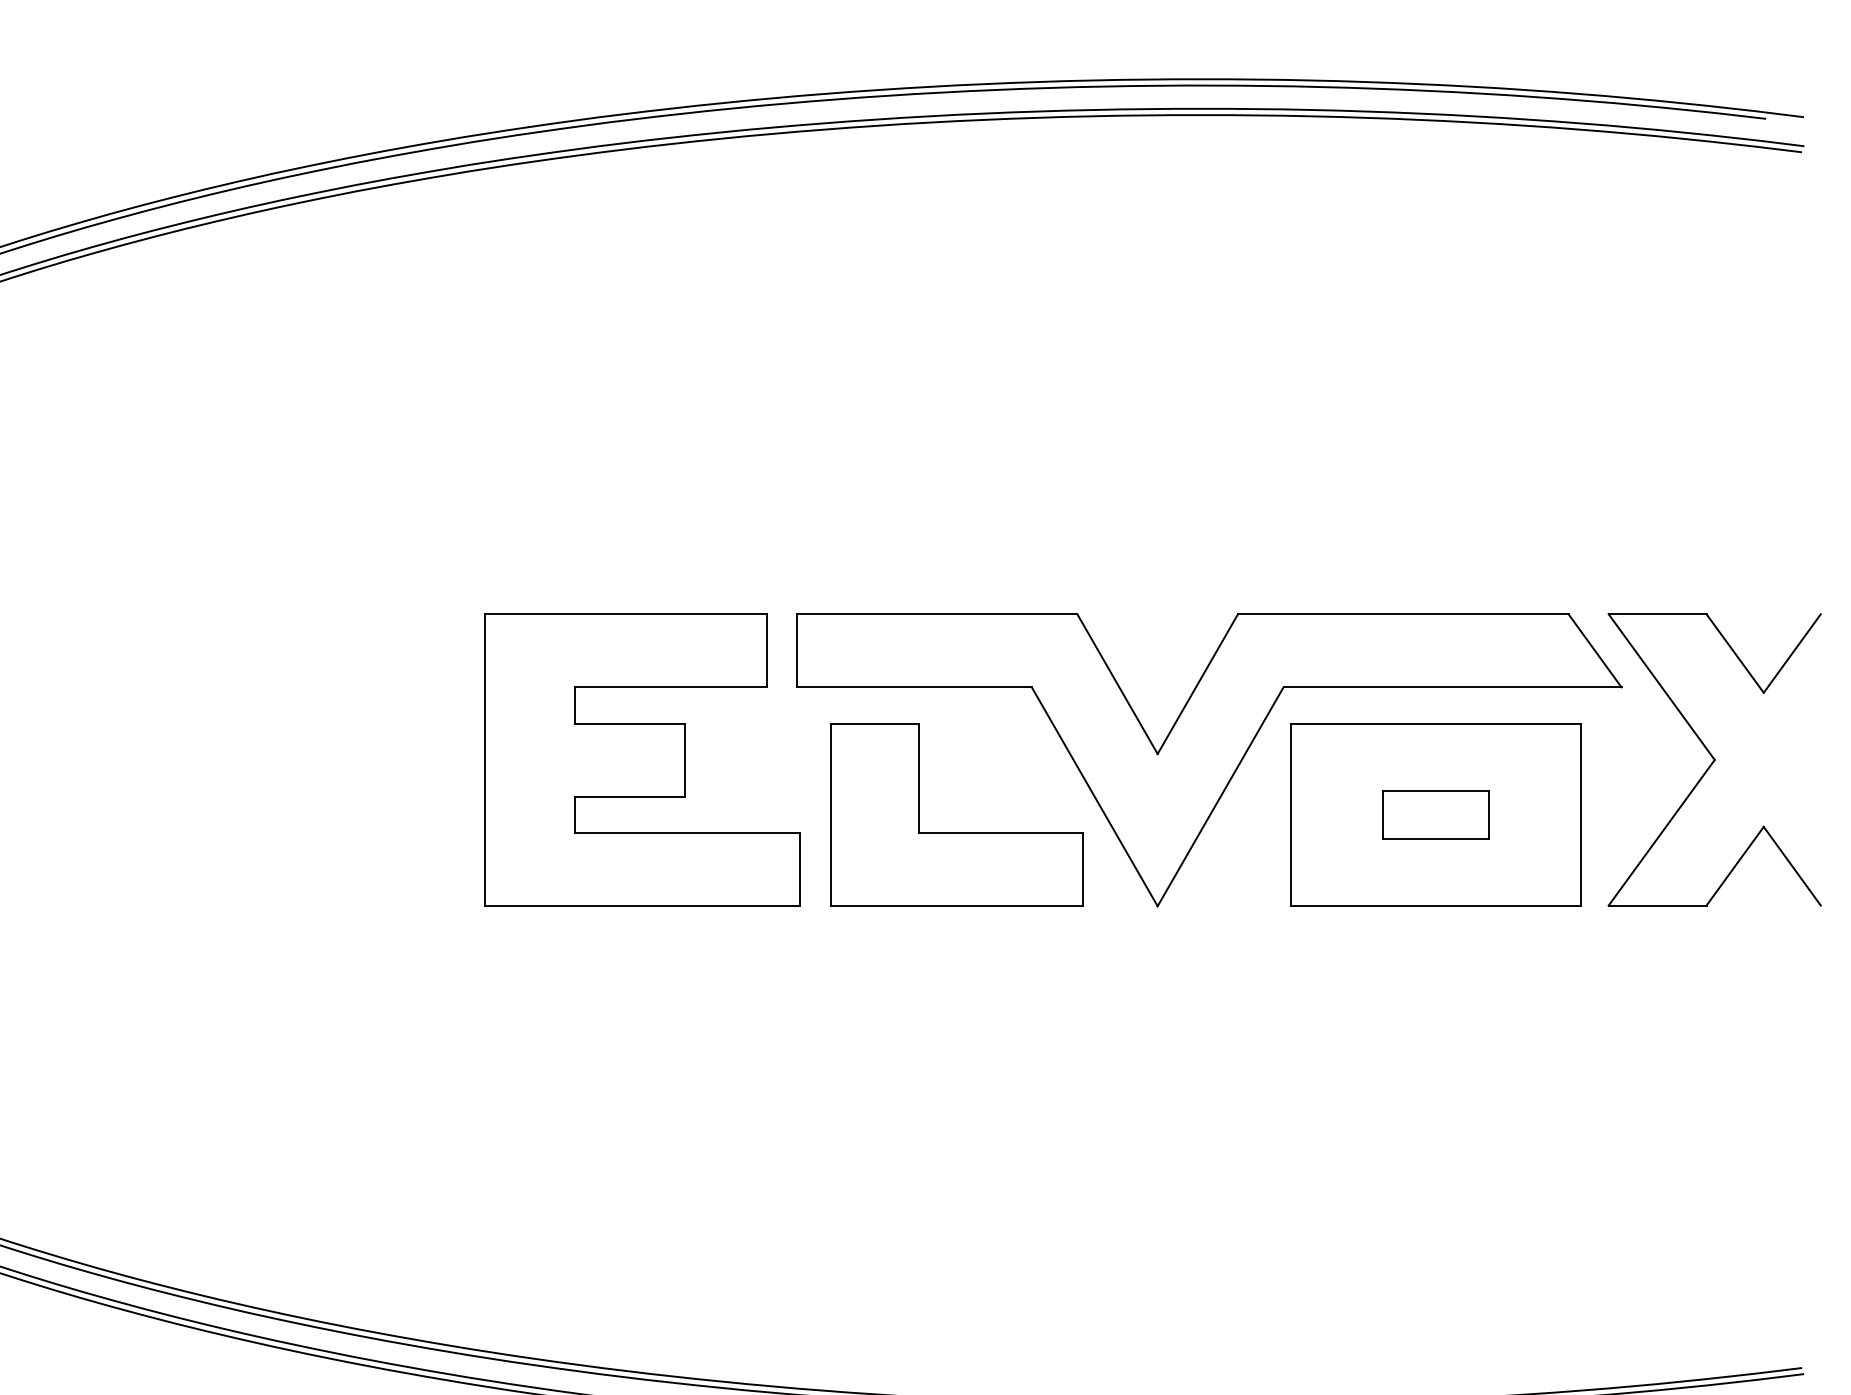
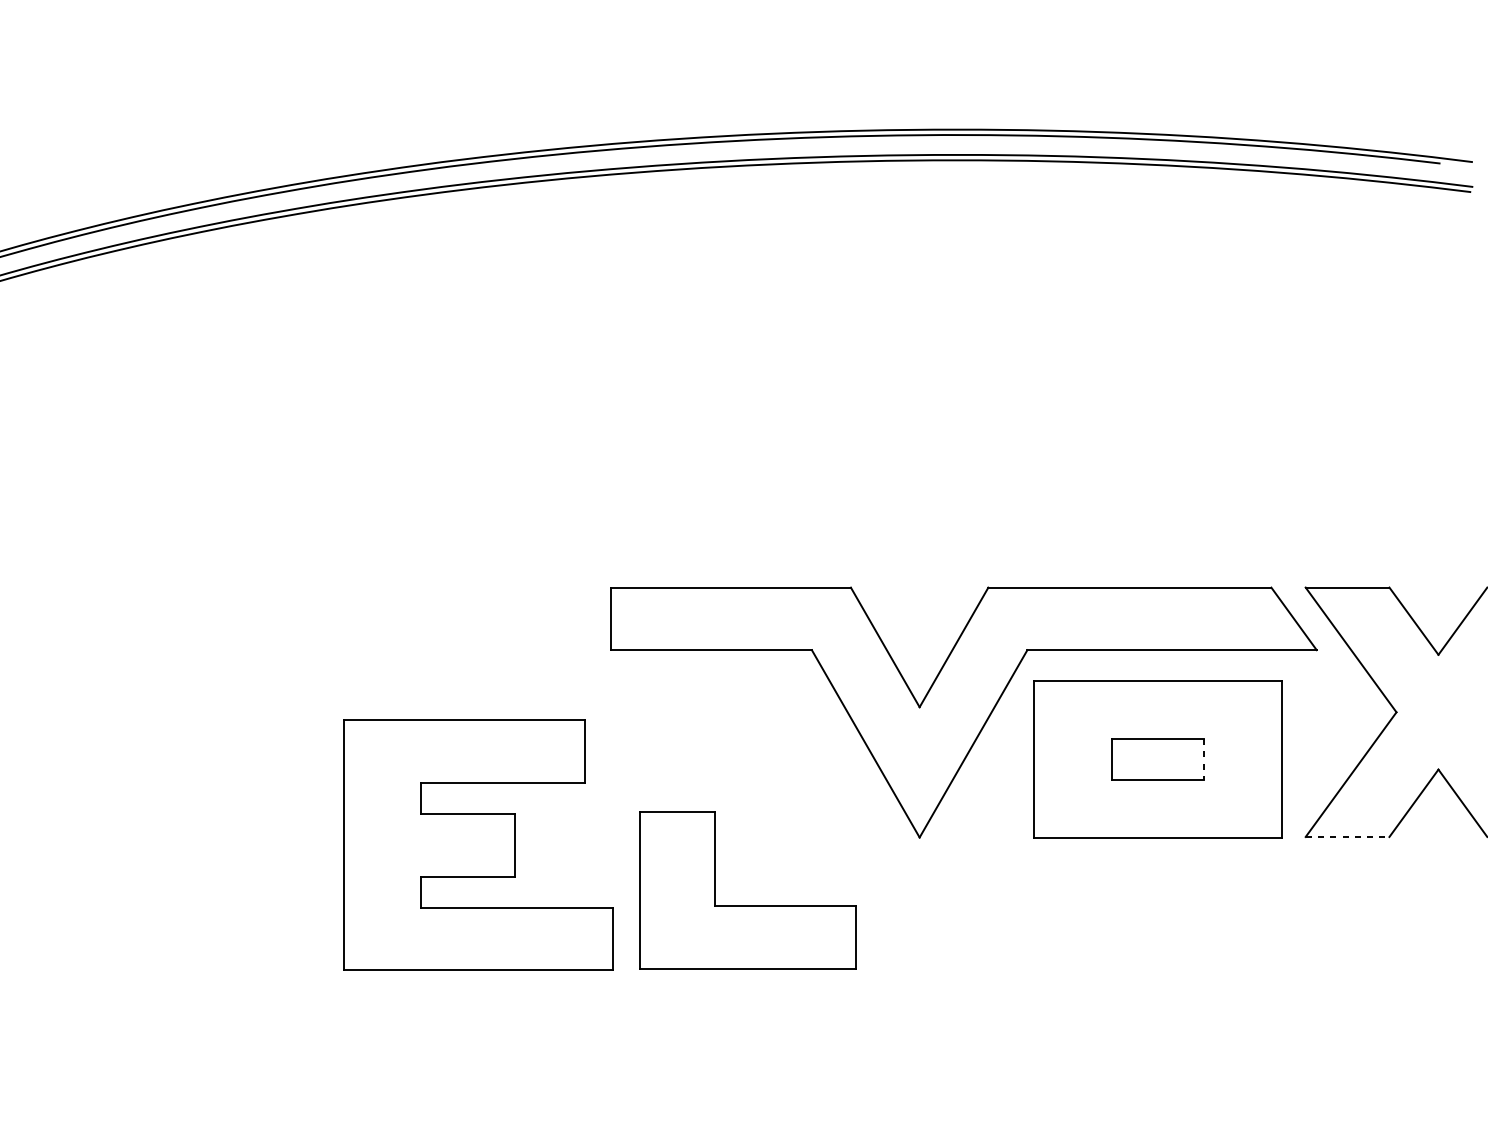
part: (642, 759) -> (478, 844), moved
line: (1489, 815) -> (1203, 759), solid -> dashed
part: (956, 832) -> (747, 905), moved
line: (1657, 905) -> (1347, 836), solid -> dashed

